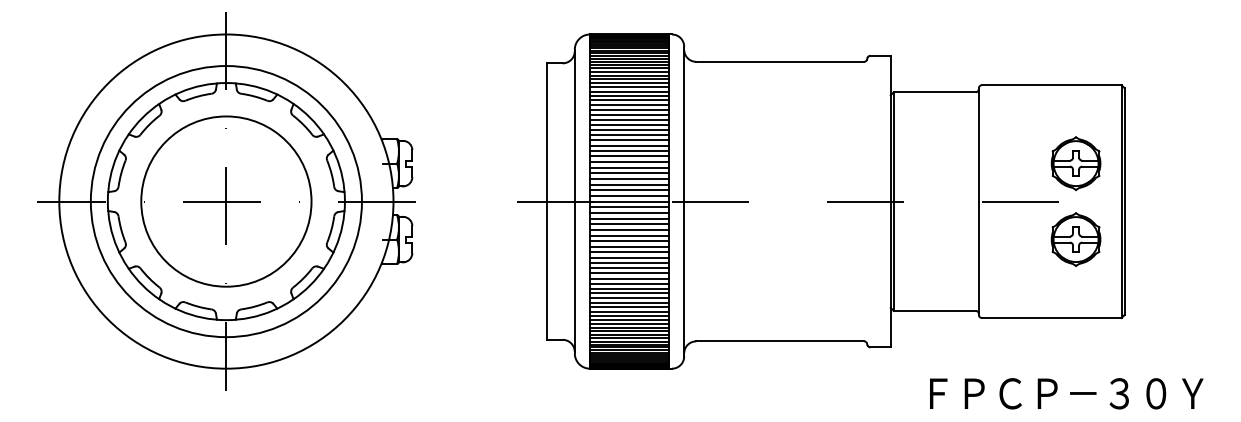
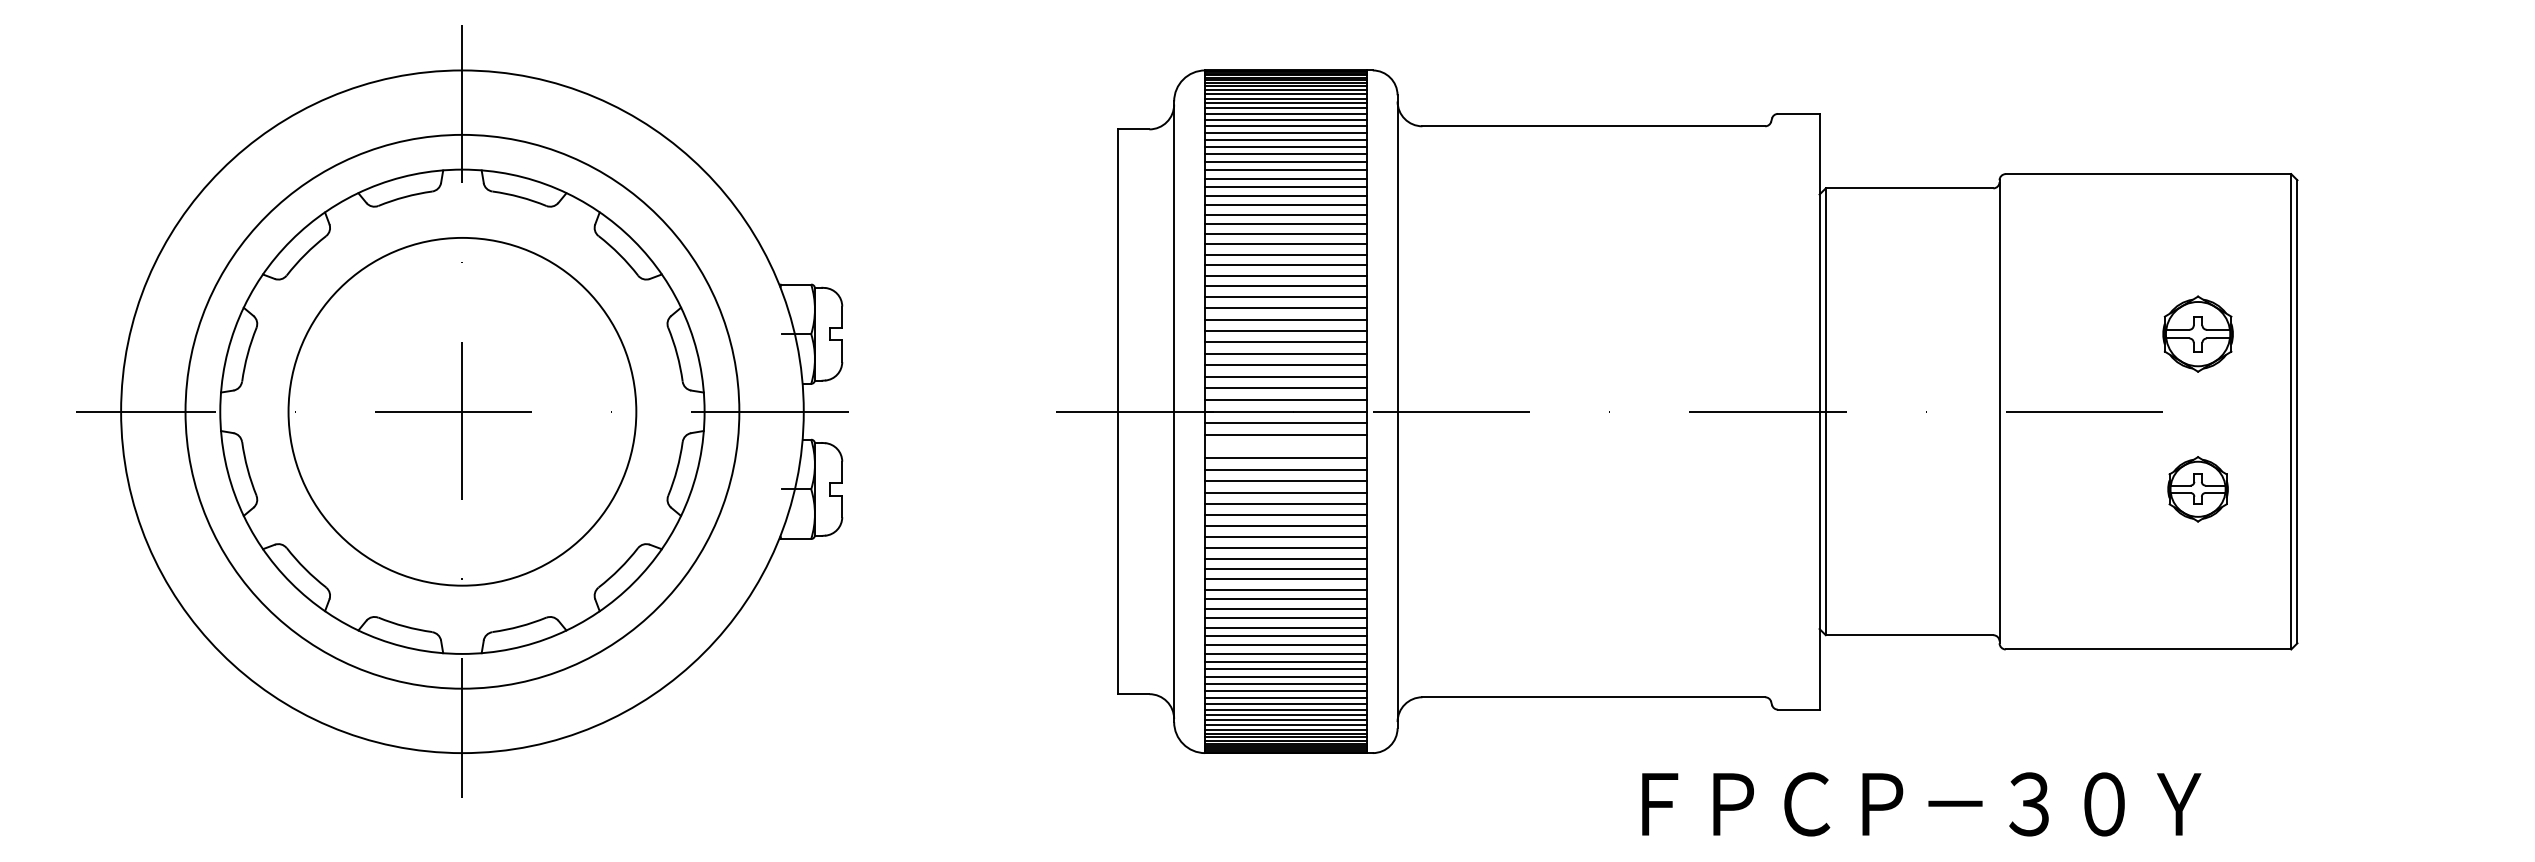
part: (1075, 163) -> (2196, 333), size x0.7
line: (629, 218) -> (1285, 446), removed
part: (1075, 239) -> (2196, 489), size x0.6
text: (1066, 393) -> (1921, 803), moved

